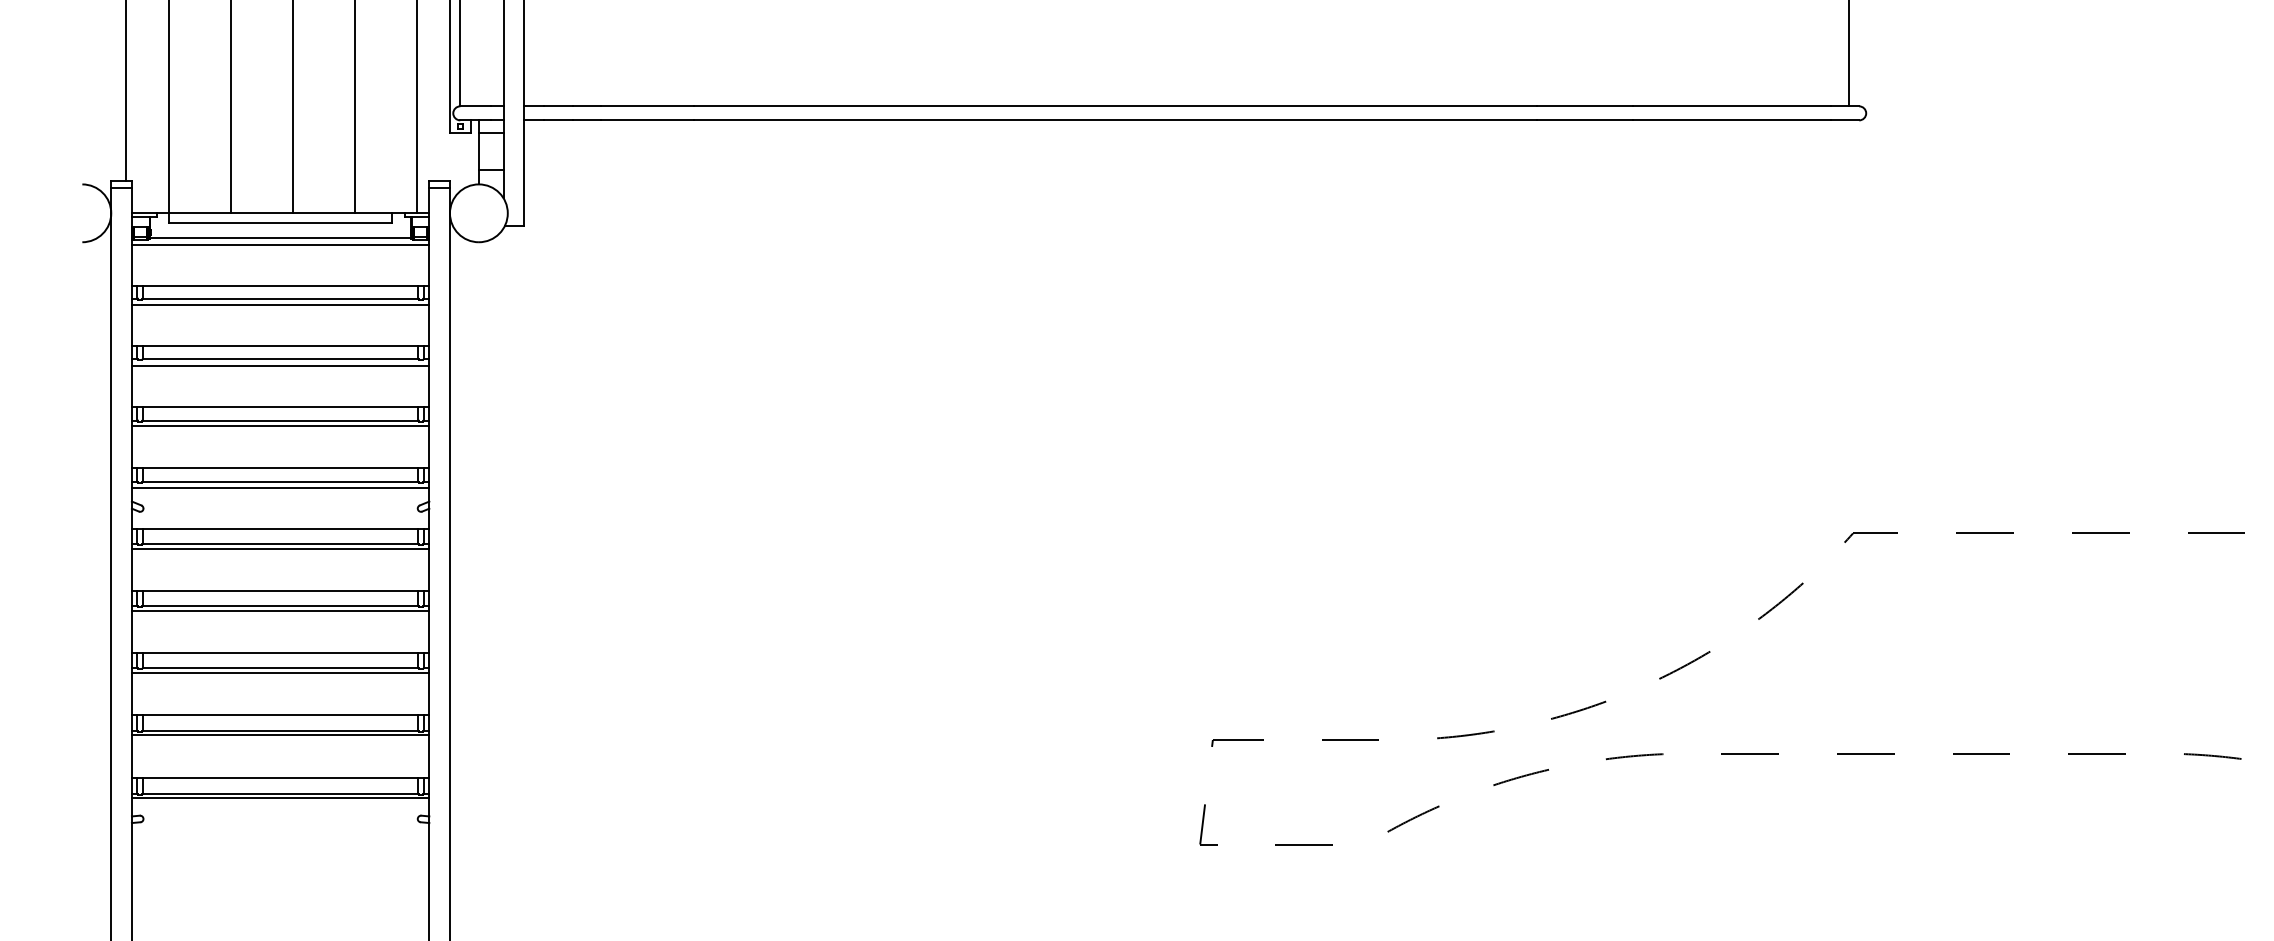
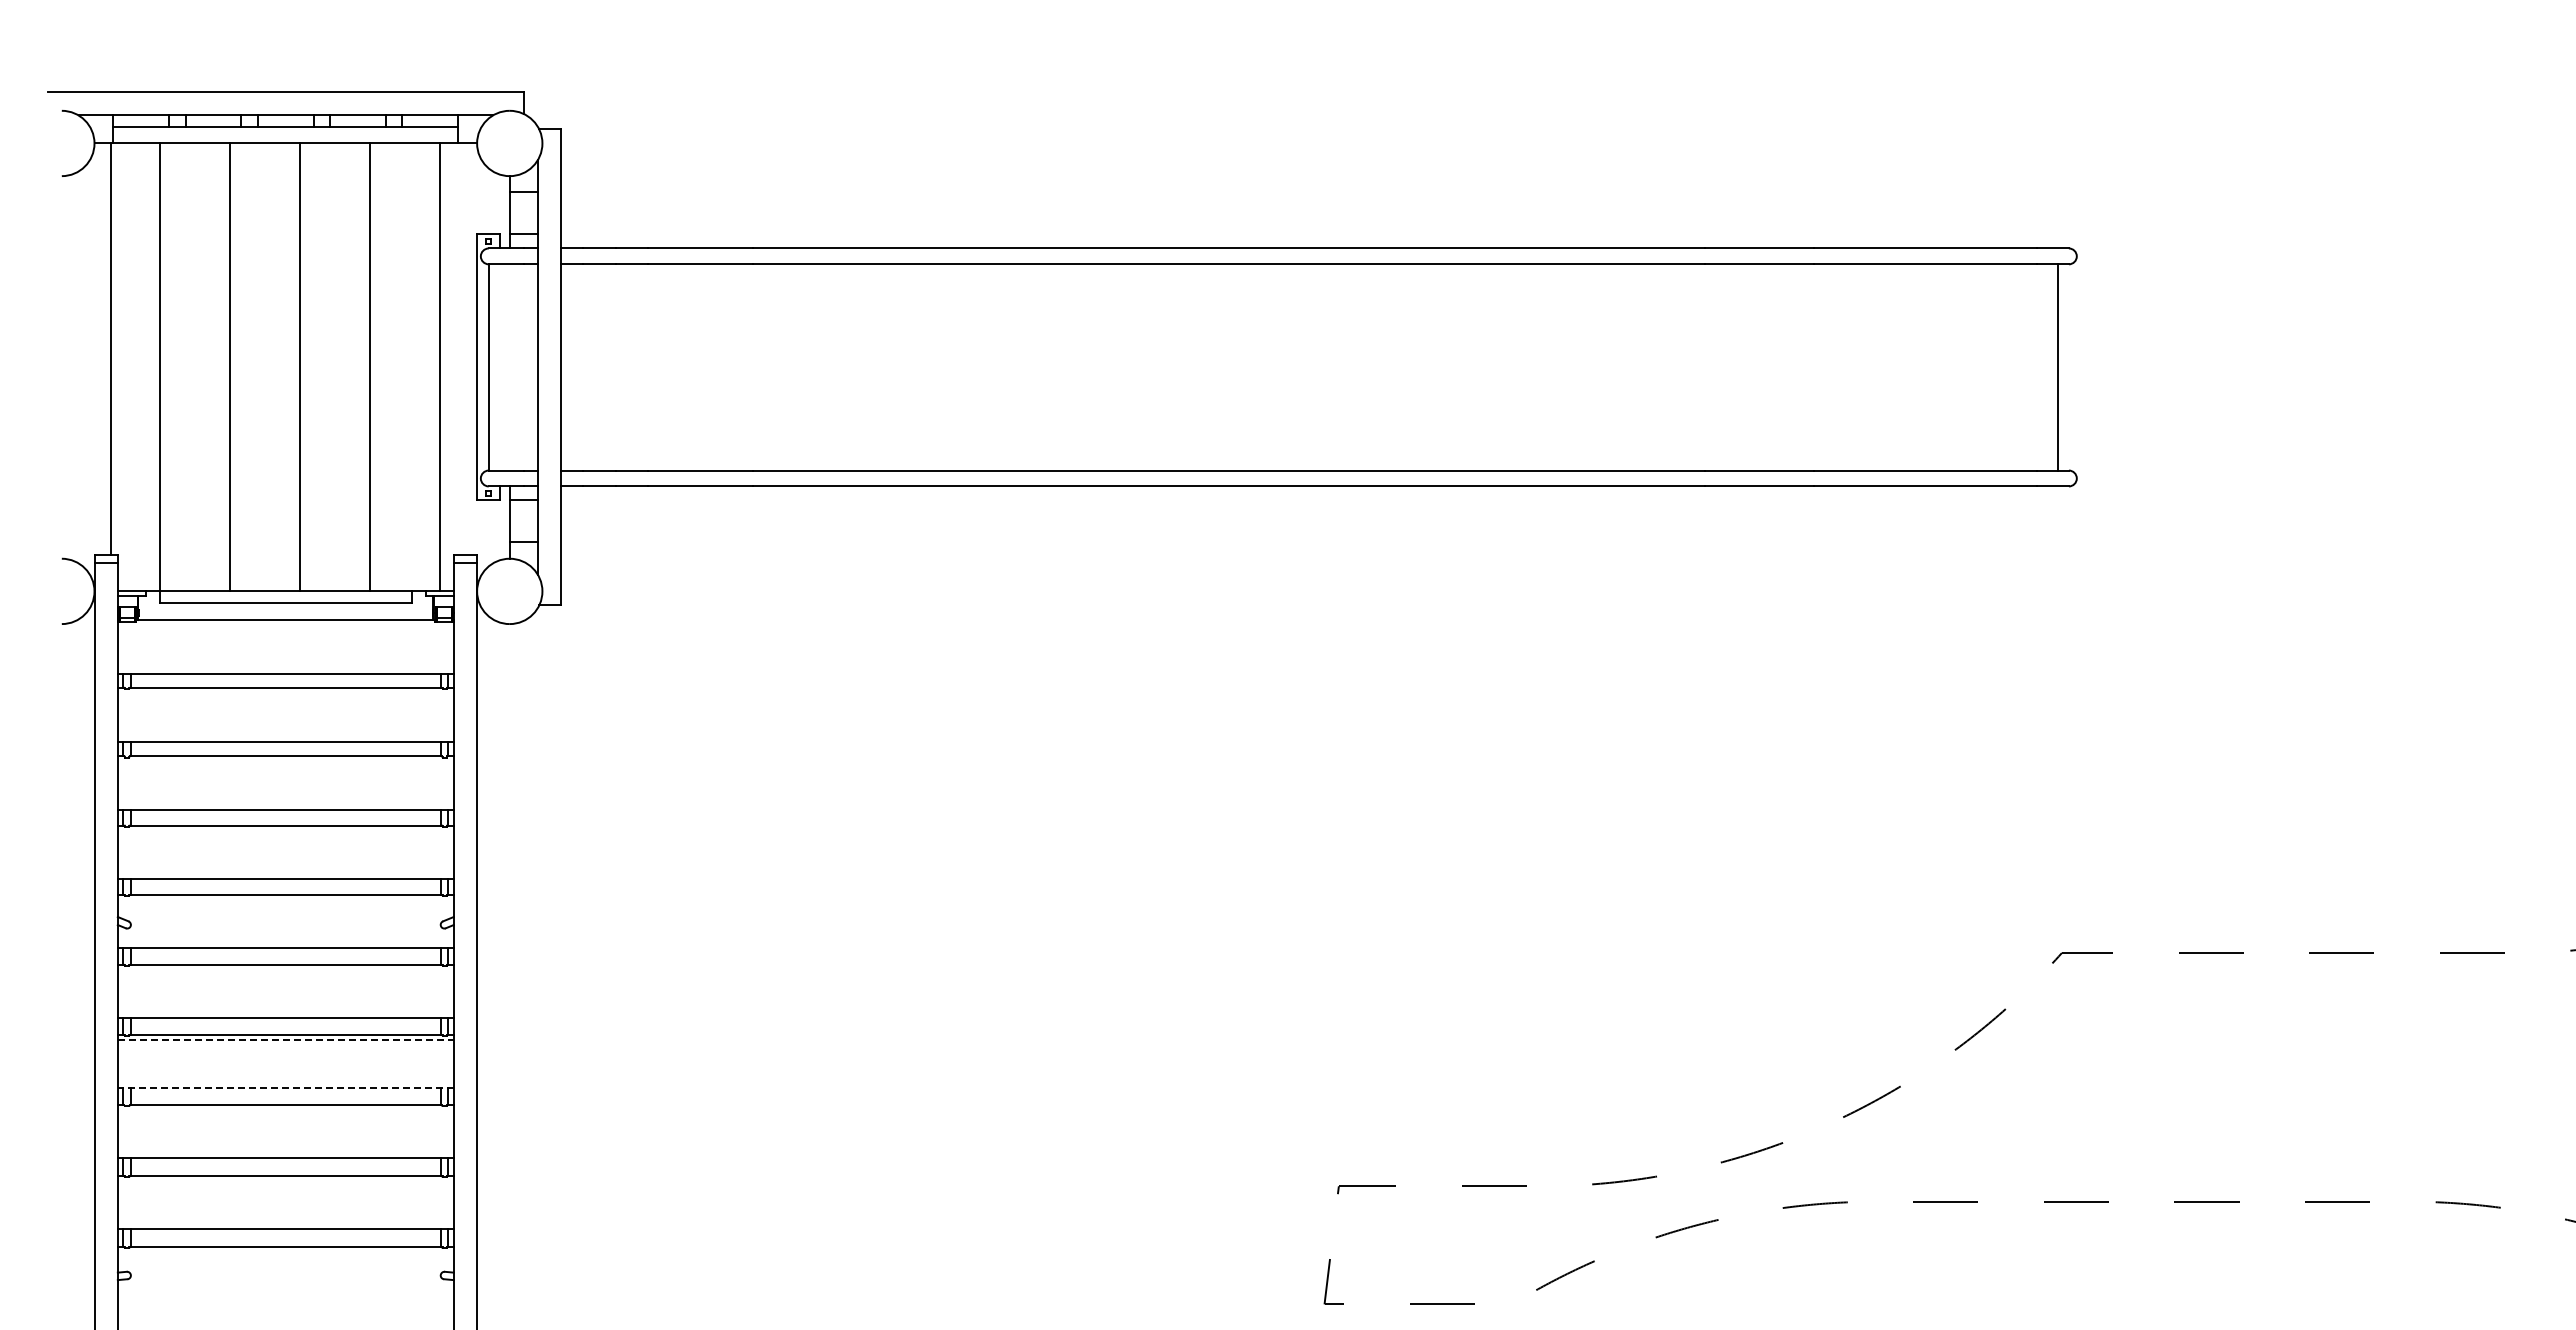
line: (280, 245) -> (285, 627), removed
line: (280, 305) -> (285, 695), removed
line: (280, 365) -> (285, 763), removed
line: (280, 426) -> (285, 832), removed
line: (280, 487) -> (285, 901), removed
line: (280, 548) -> (285, 970), removed
line: (280, 610) -> (285, 1040), solid -> dashed
line: (280, 653) -> (285, 1088), solid -> dashed
line: (280, 672) -> (285, 1110), removed
line: (280, 734) -> (285, 1180), removed
line: (280, 797) -> (285, 1251), removed

